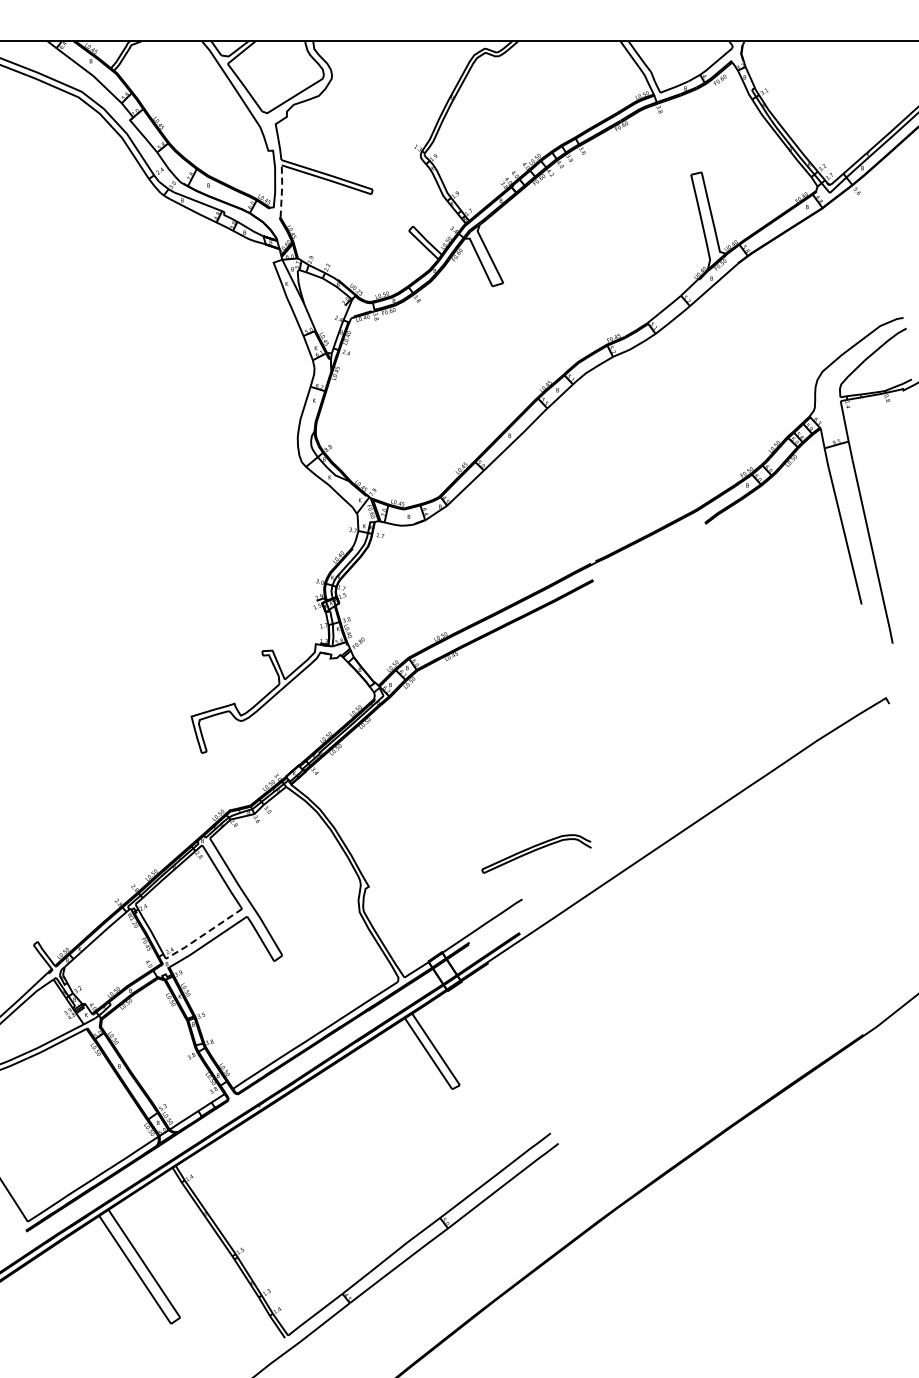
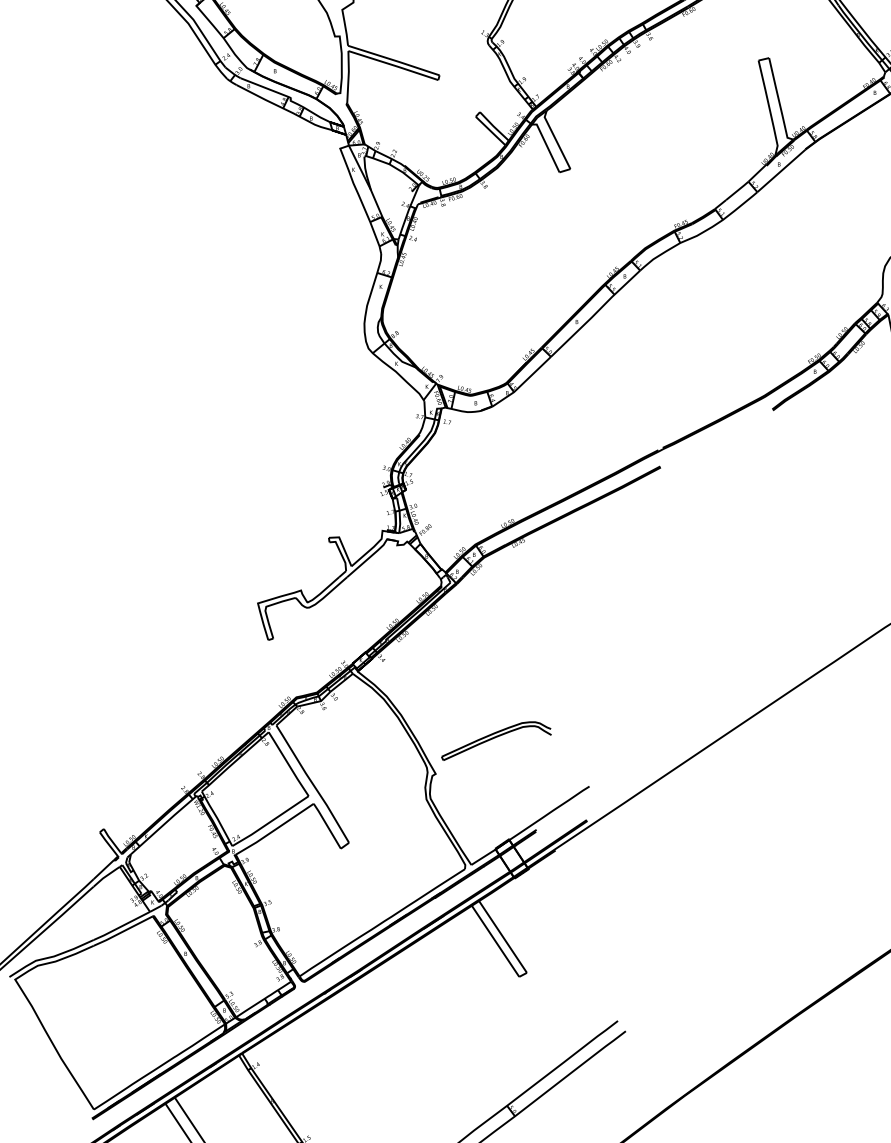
line: (281, 190) -> (348, 76), dashed -> solid
part: (536, 853) -> (496, 740), moved
line: (203, 935) -> (269, 822), dashed -> solid

